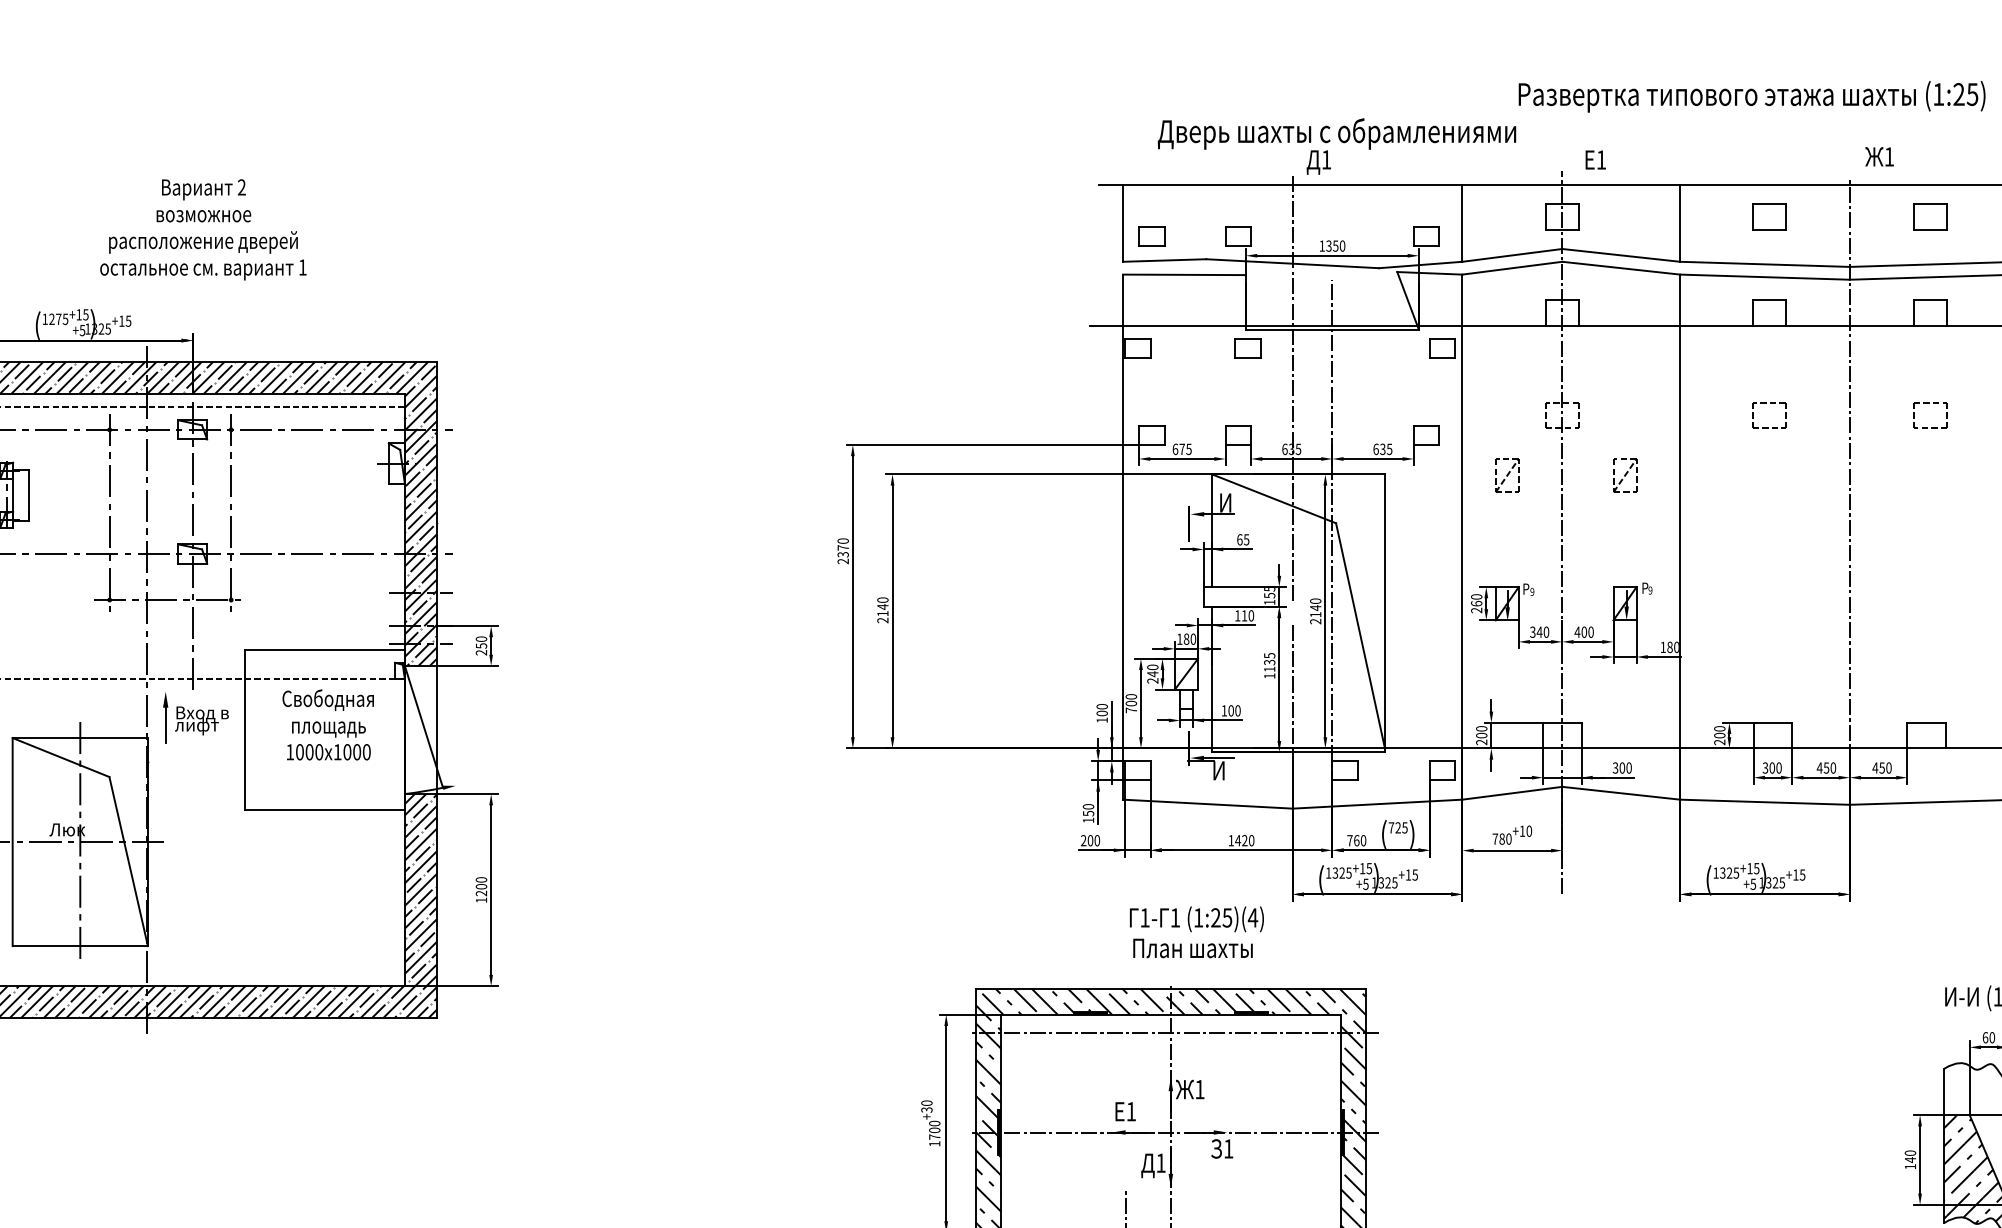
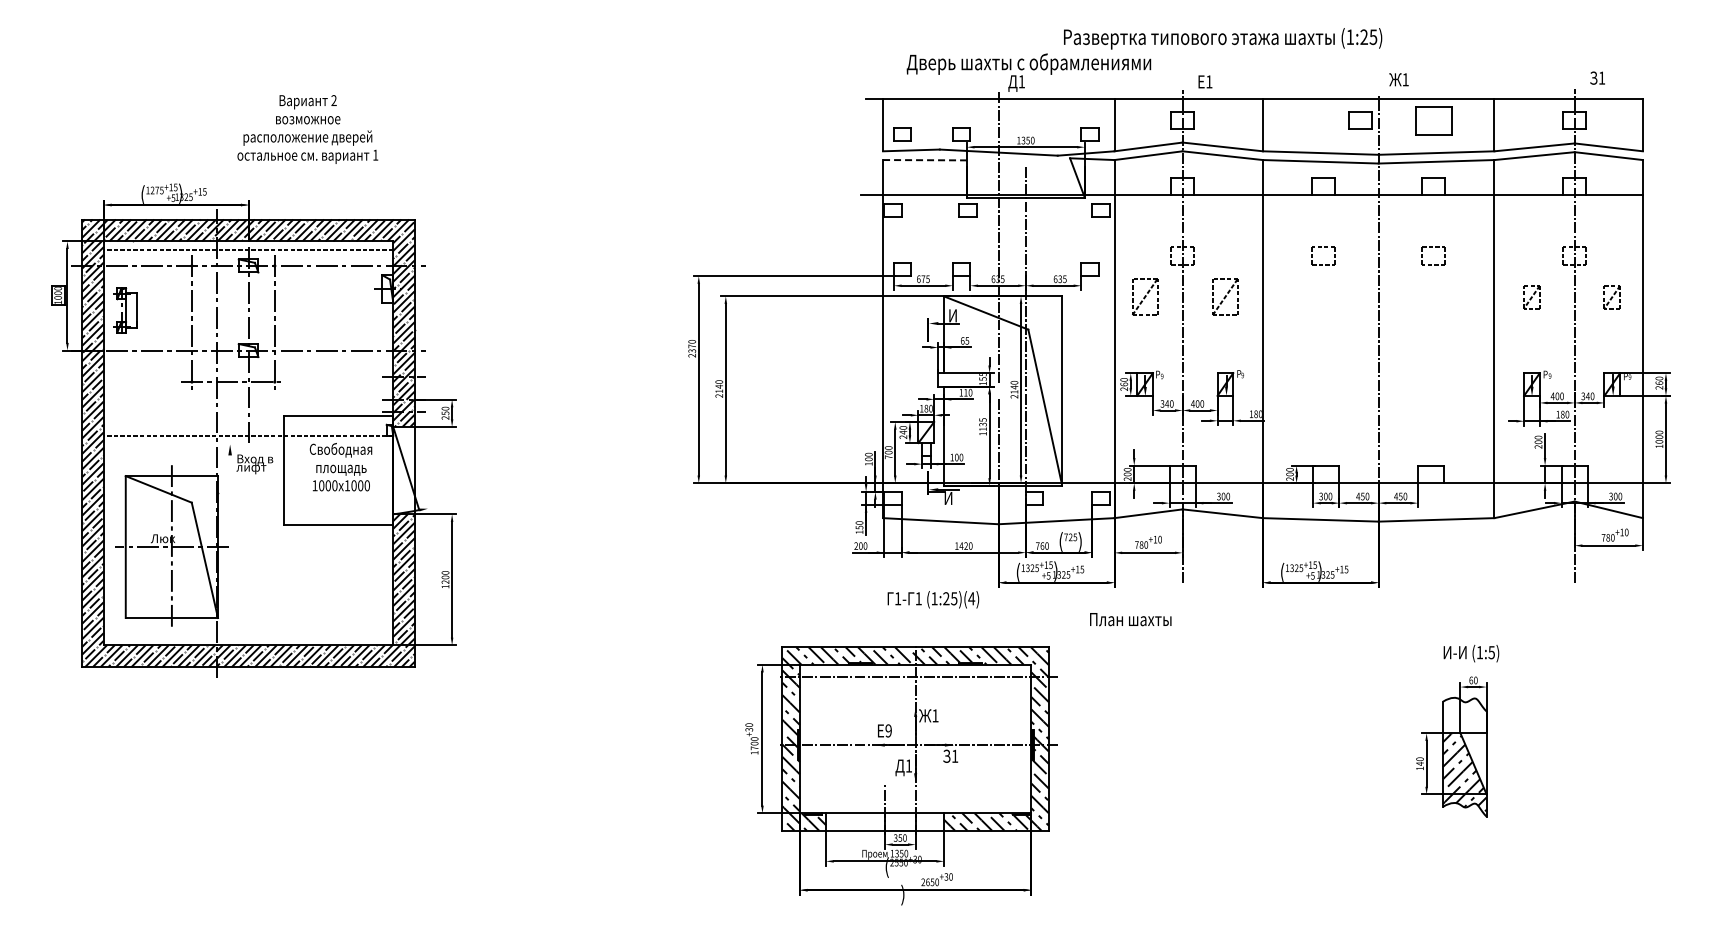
text: (1752, 96) -> (1223, 38), moved
part: (1768, 216) -> (1360, 120), moved
part: (1930, 216) -> (1433, 120), size x1.6
text: (202, 229) -> (307, 129), moved
line: (1183, 275) -> (924, 160), solid -> dashed
part: (1506, 476) -> (1144, 297), size x1.6
part: (1625, 476) -> (1225, 297), size x1.6
line: (166, 725) -> (230, 467), removed
text: (1192, 948) -> (1130, 619), moved
text: (1131, 1111) -> (888, 730), 1 -> 9

